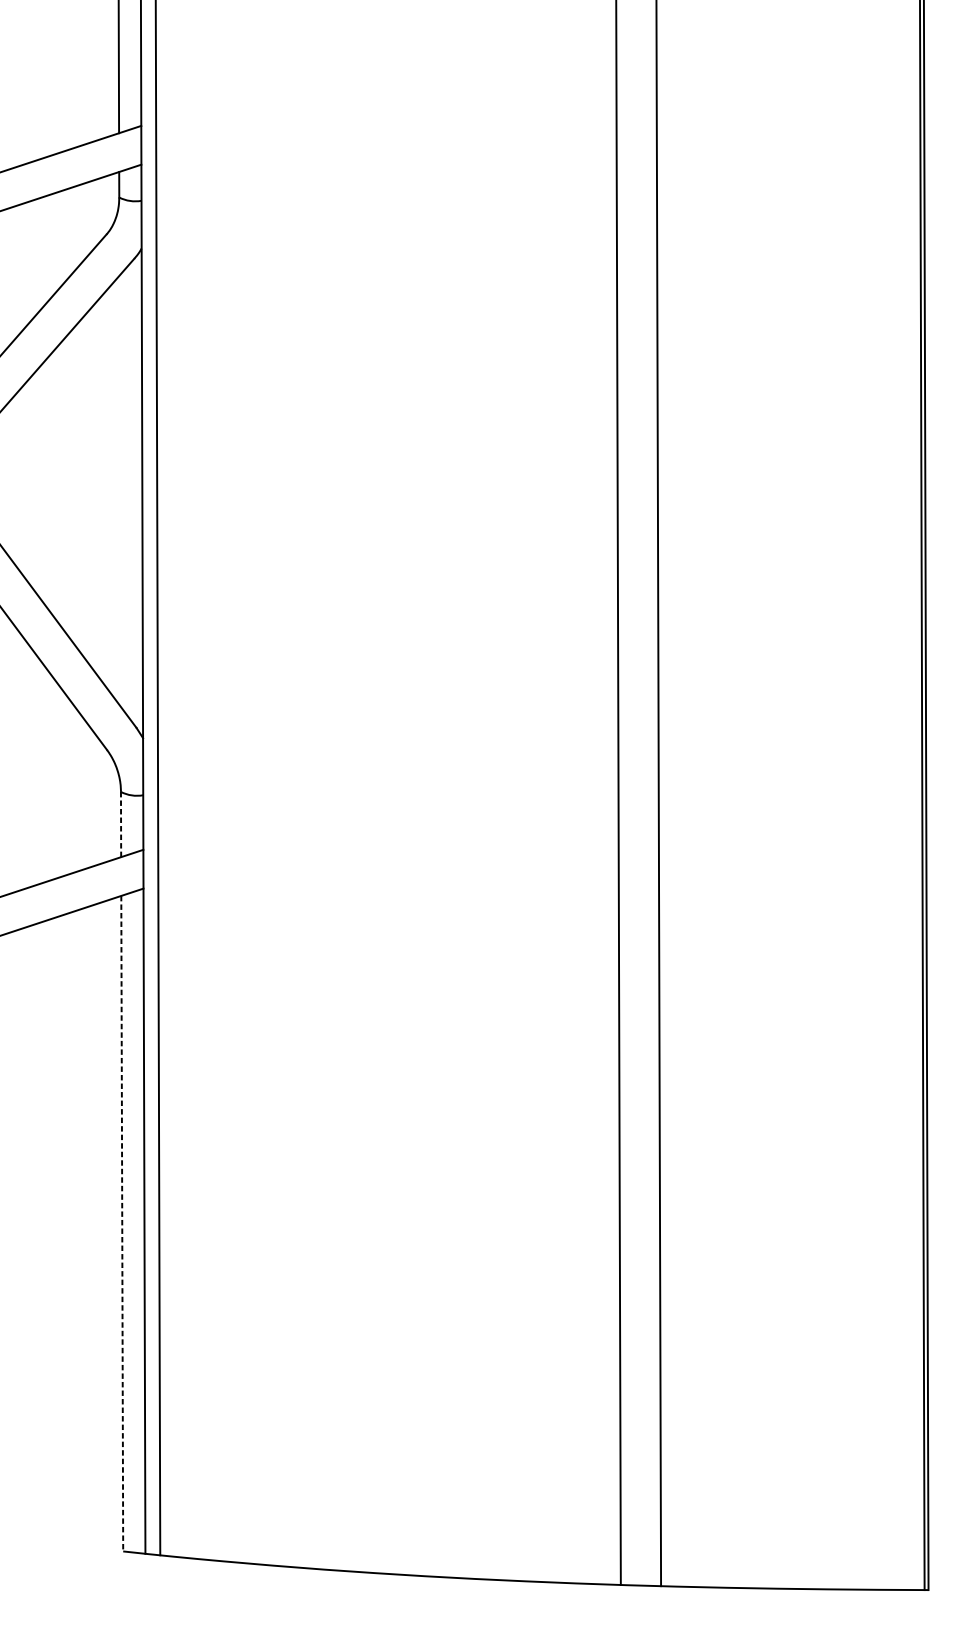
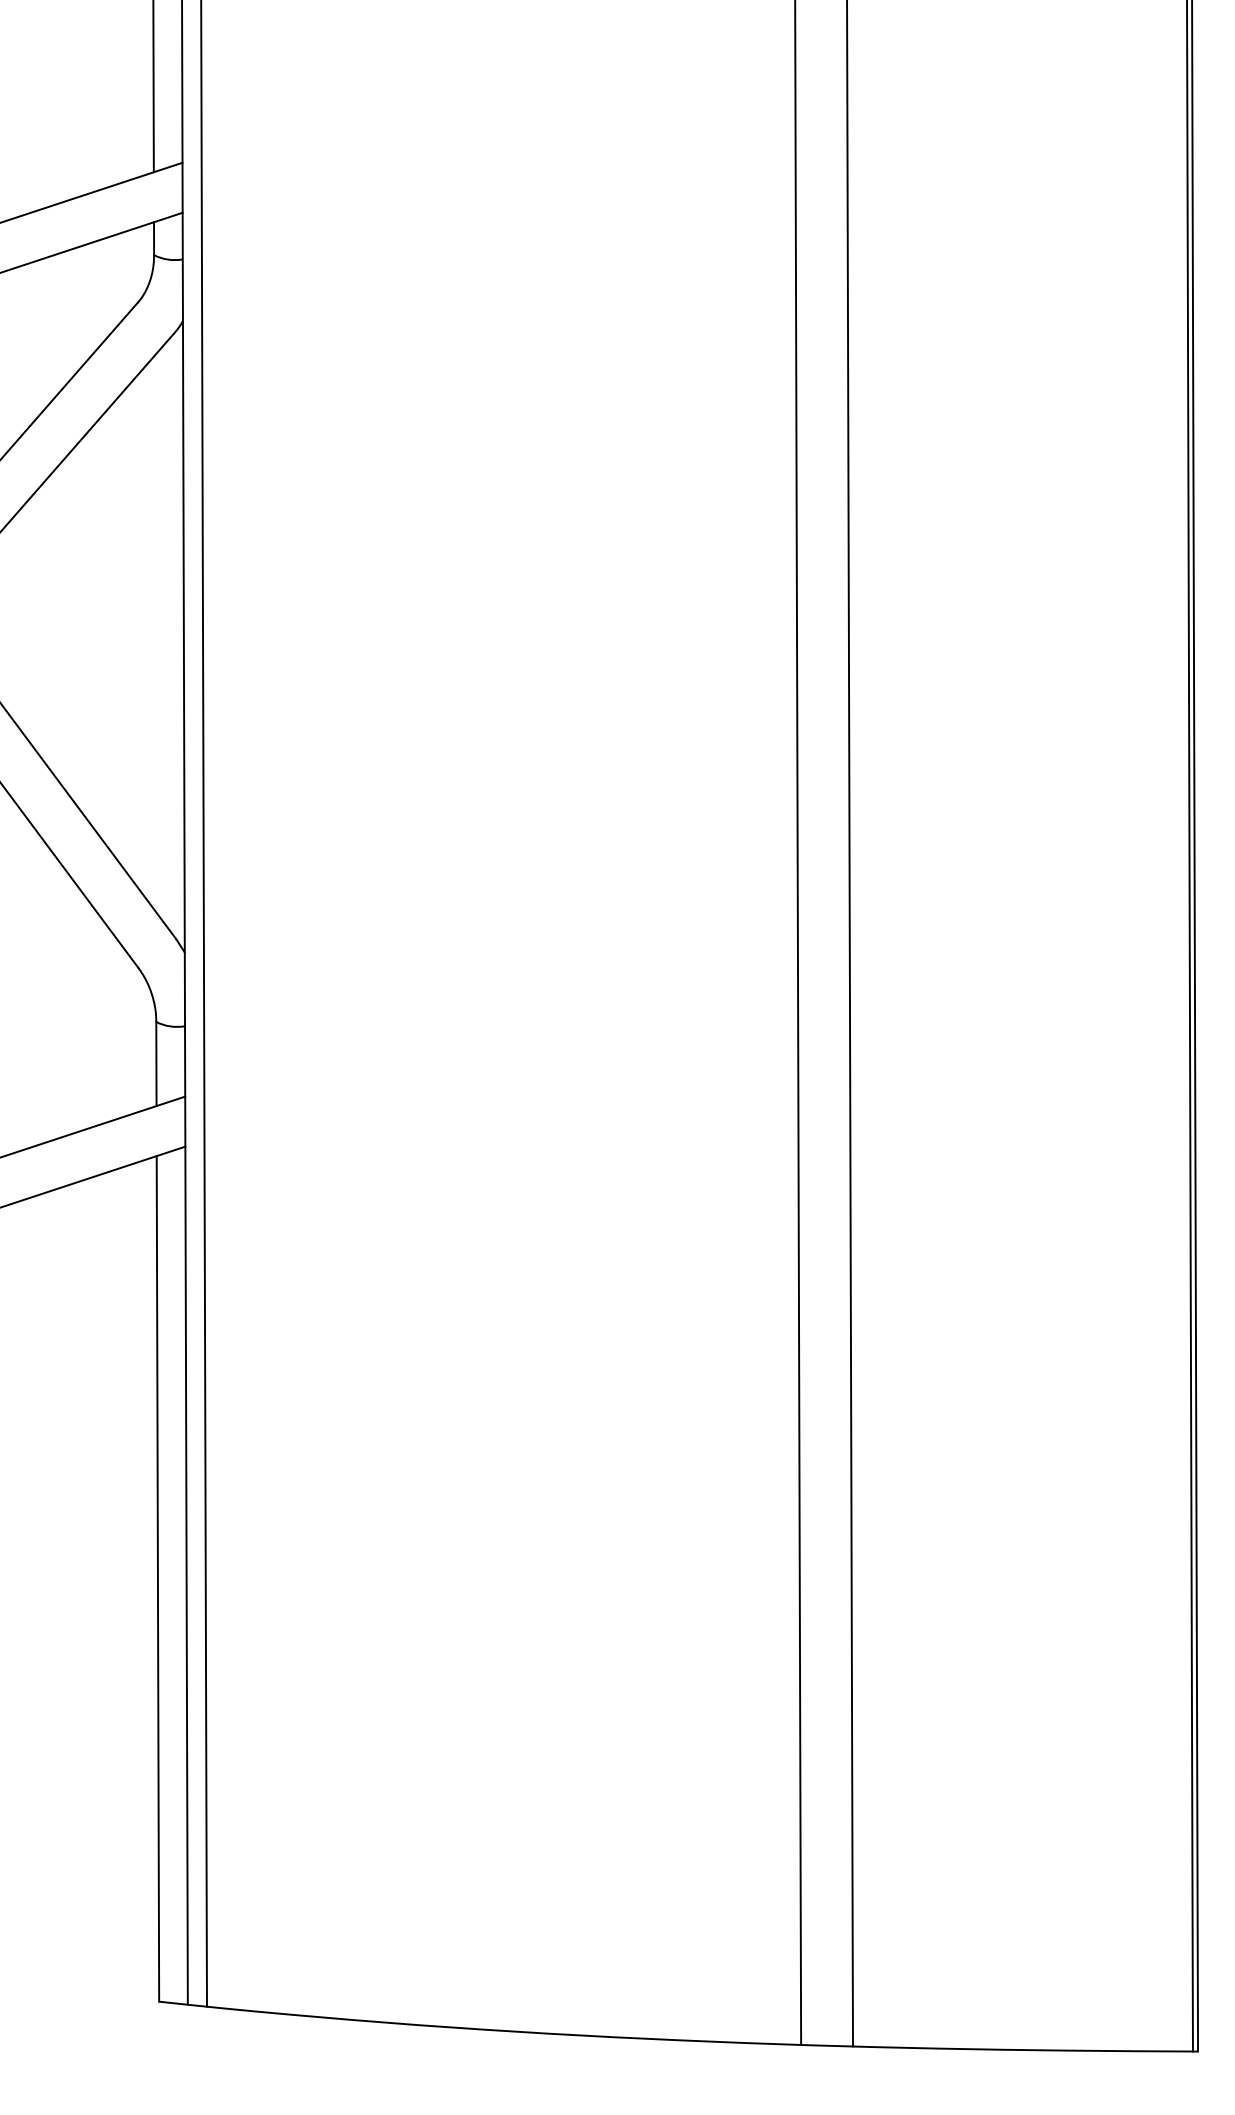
line: (121, 824) -> (156, 1064), dashed -> solid
line: (121, 1223) -> (157, 1578), dashed -> solid

